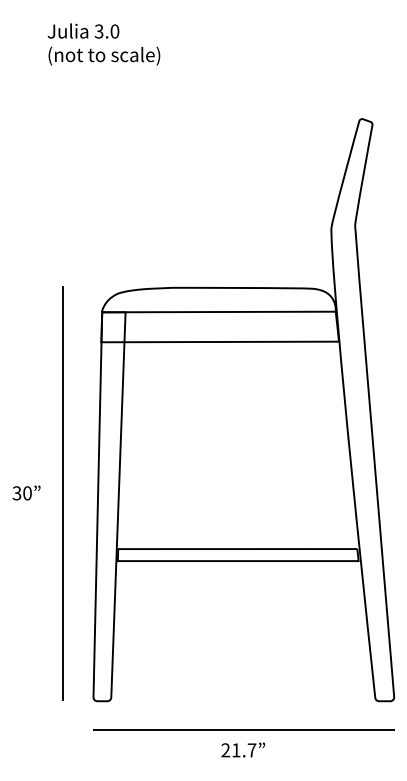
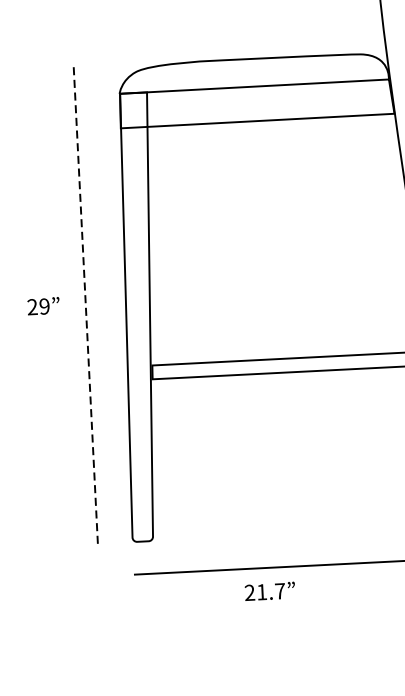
text: (21, 493) -> (37, 307), 30 -> 29
line: (63, 493) -> (86, 304), solid -> dashed
text: (243, 749) -> (270, 590), moved

